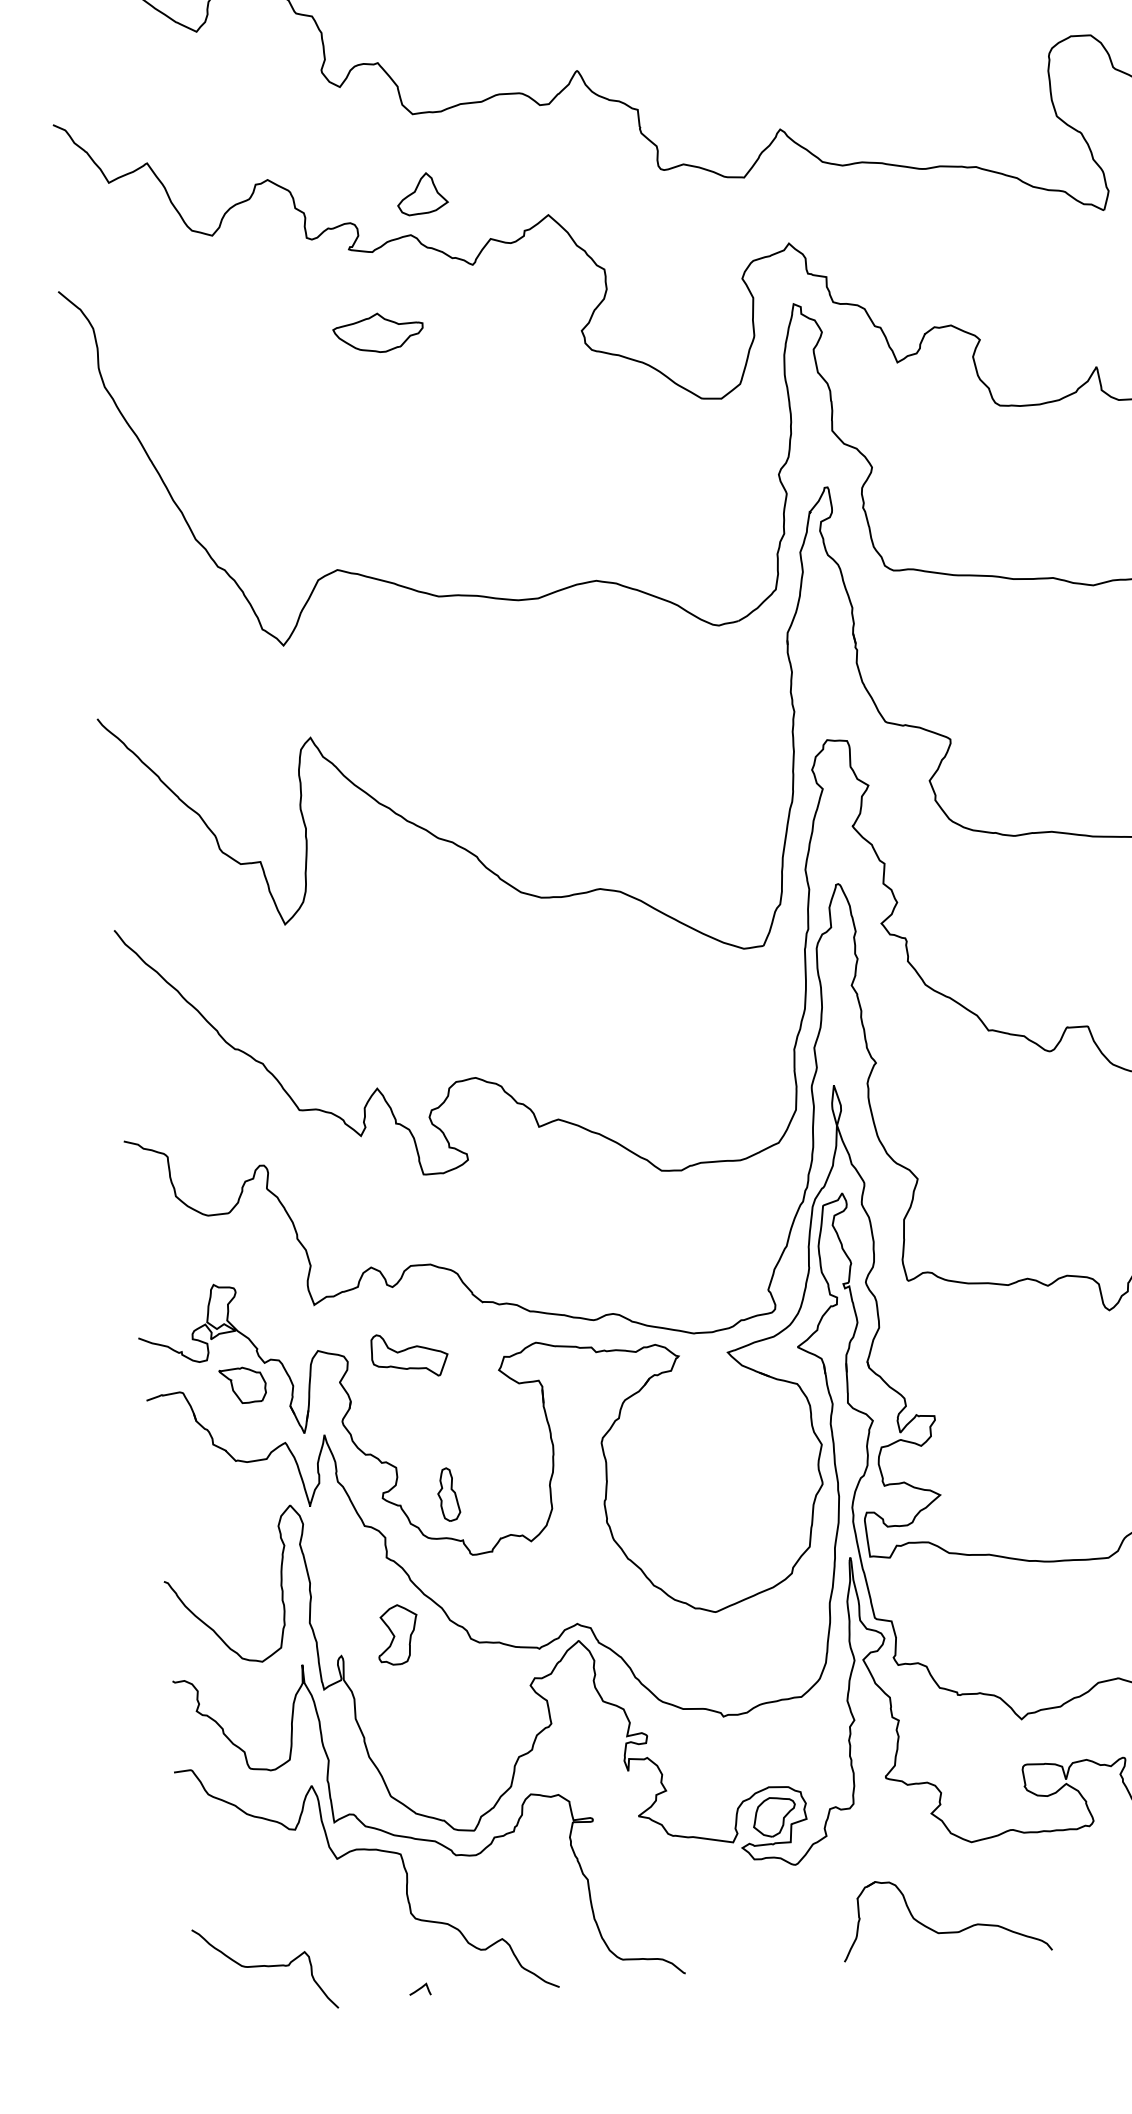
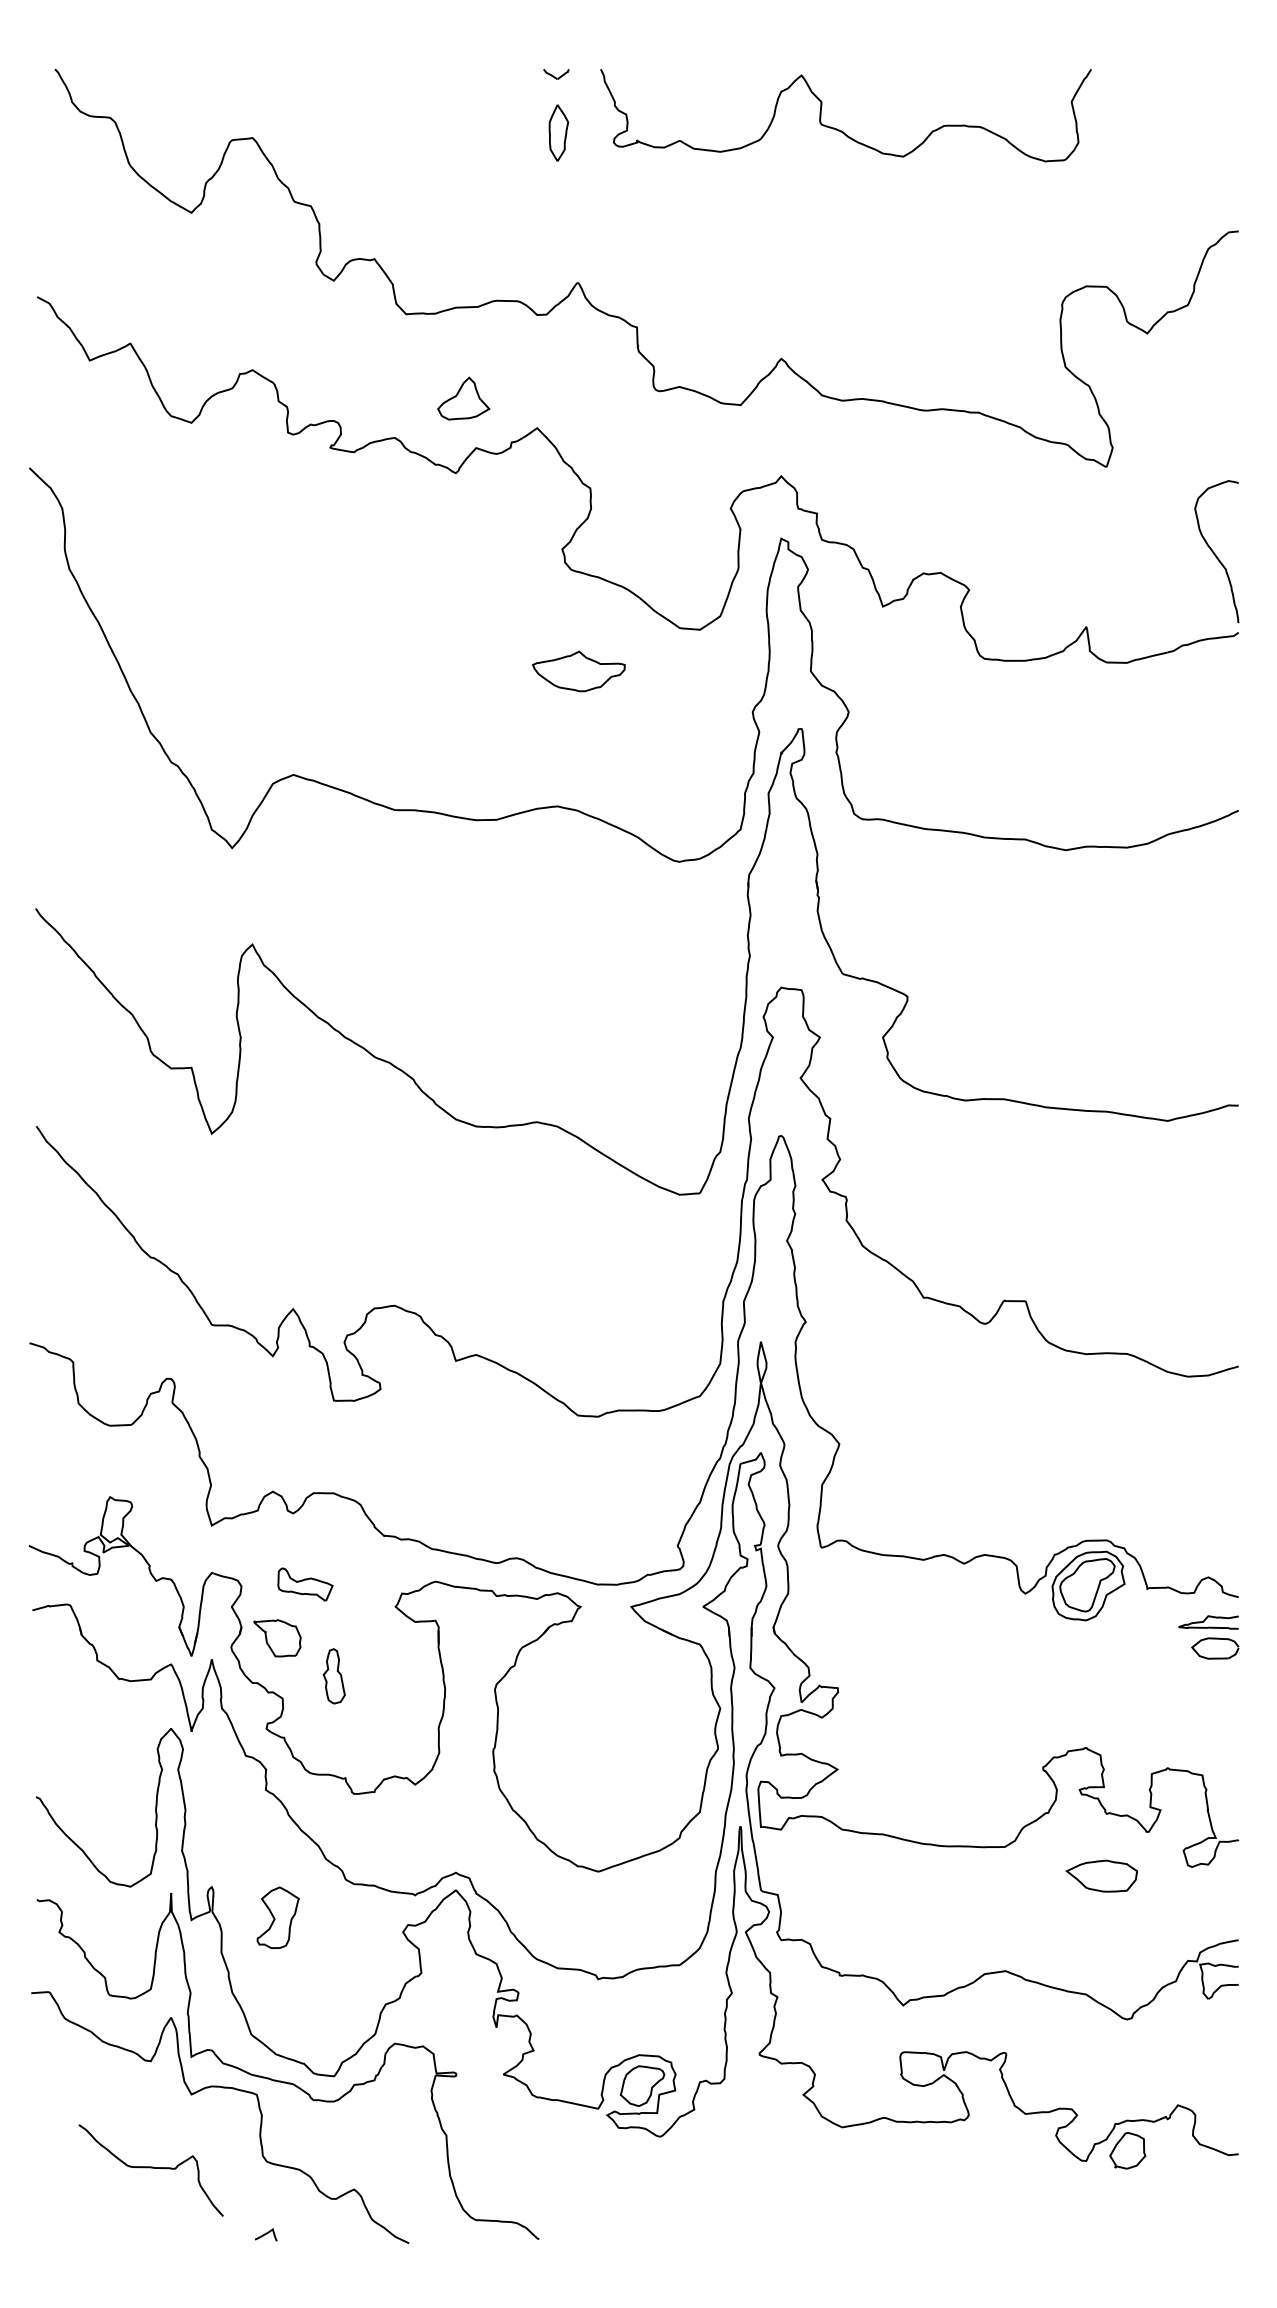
part: (421, 193) -> (463, 398), moved
part: (378, 333) -> (578, 671), moved
part: (409, 1355) -> (305, 1584), size x0.7
part: (243, 1385) -> (277, 1638), moved
part: (447, 1494) -> (333, 1676), moved
part: (397, 1634) -> (277, 1917), moved
part: (946, 1932) -> (809, 2217), removed
curve: (264, 1967) -> (150, 2168), moved

